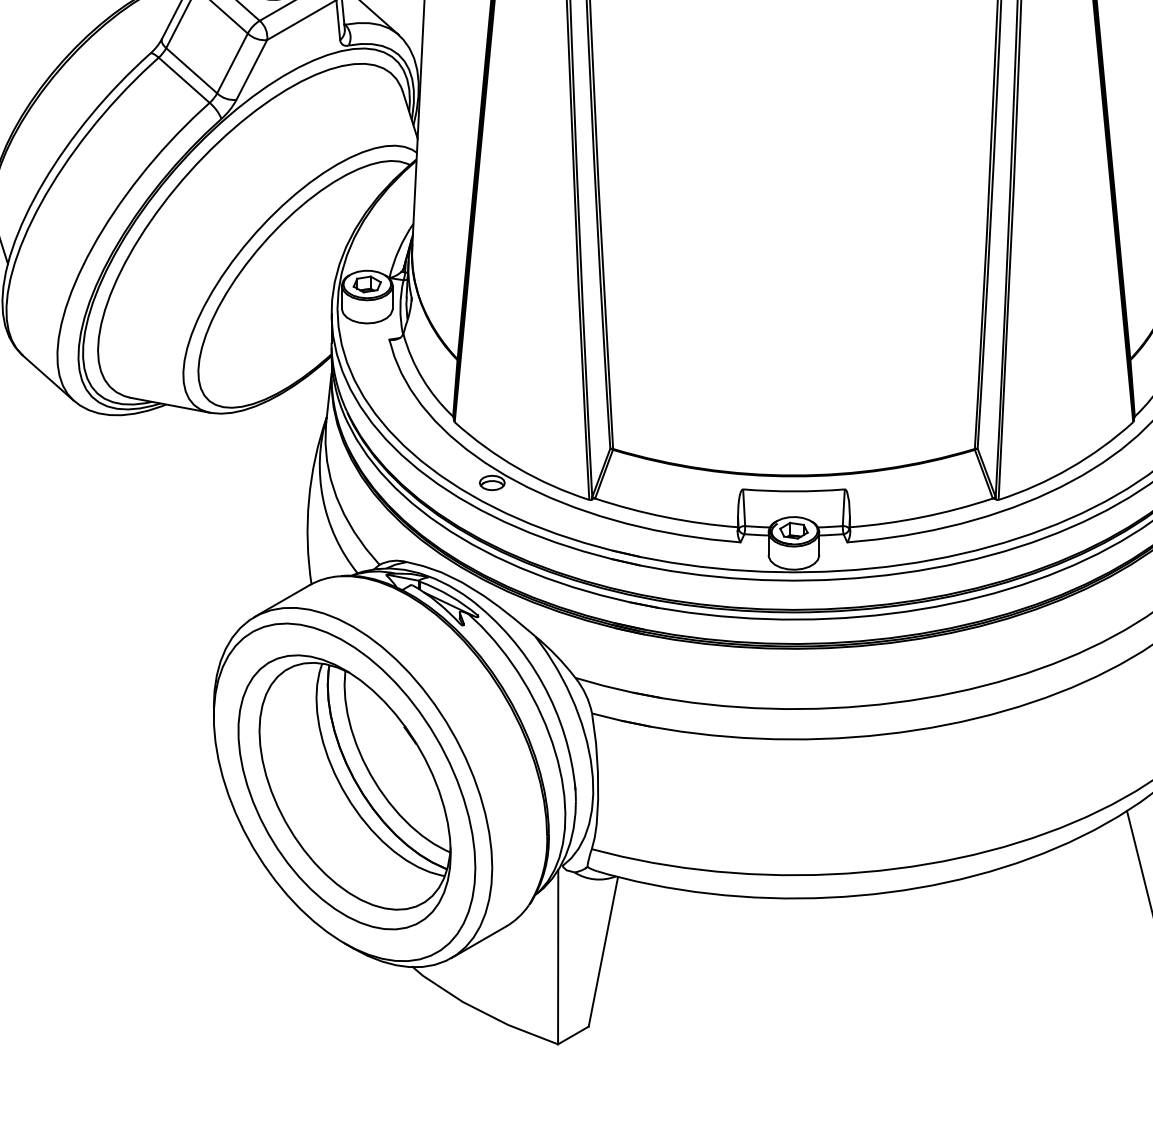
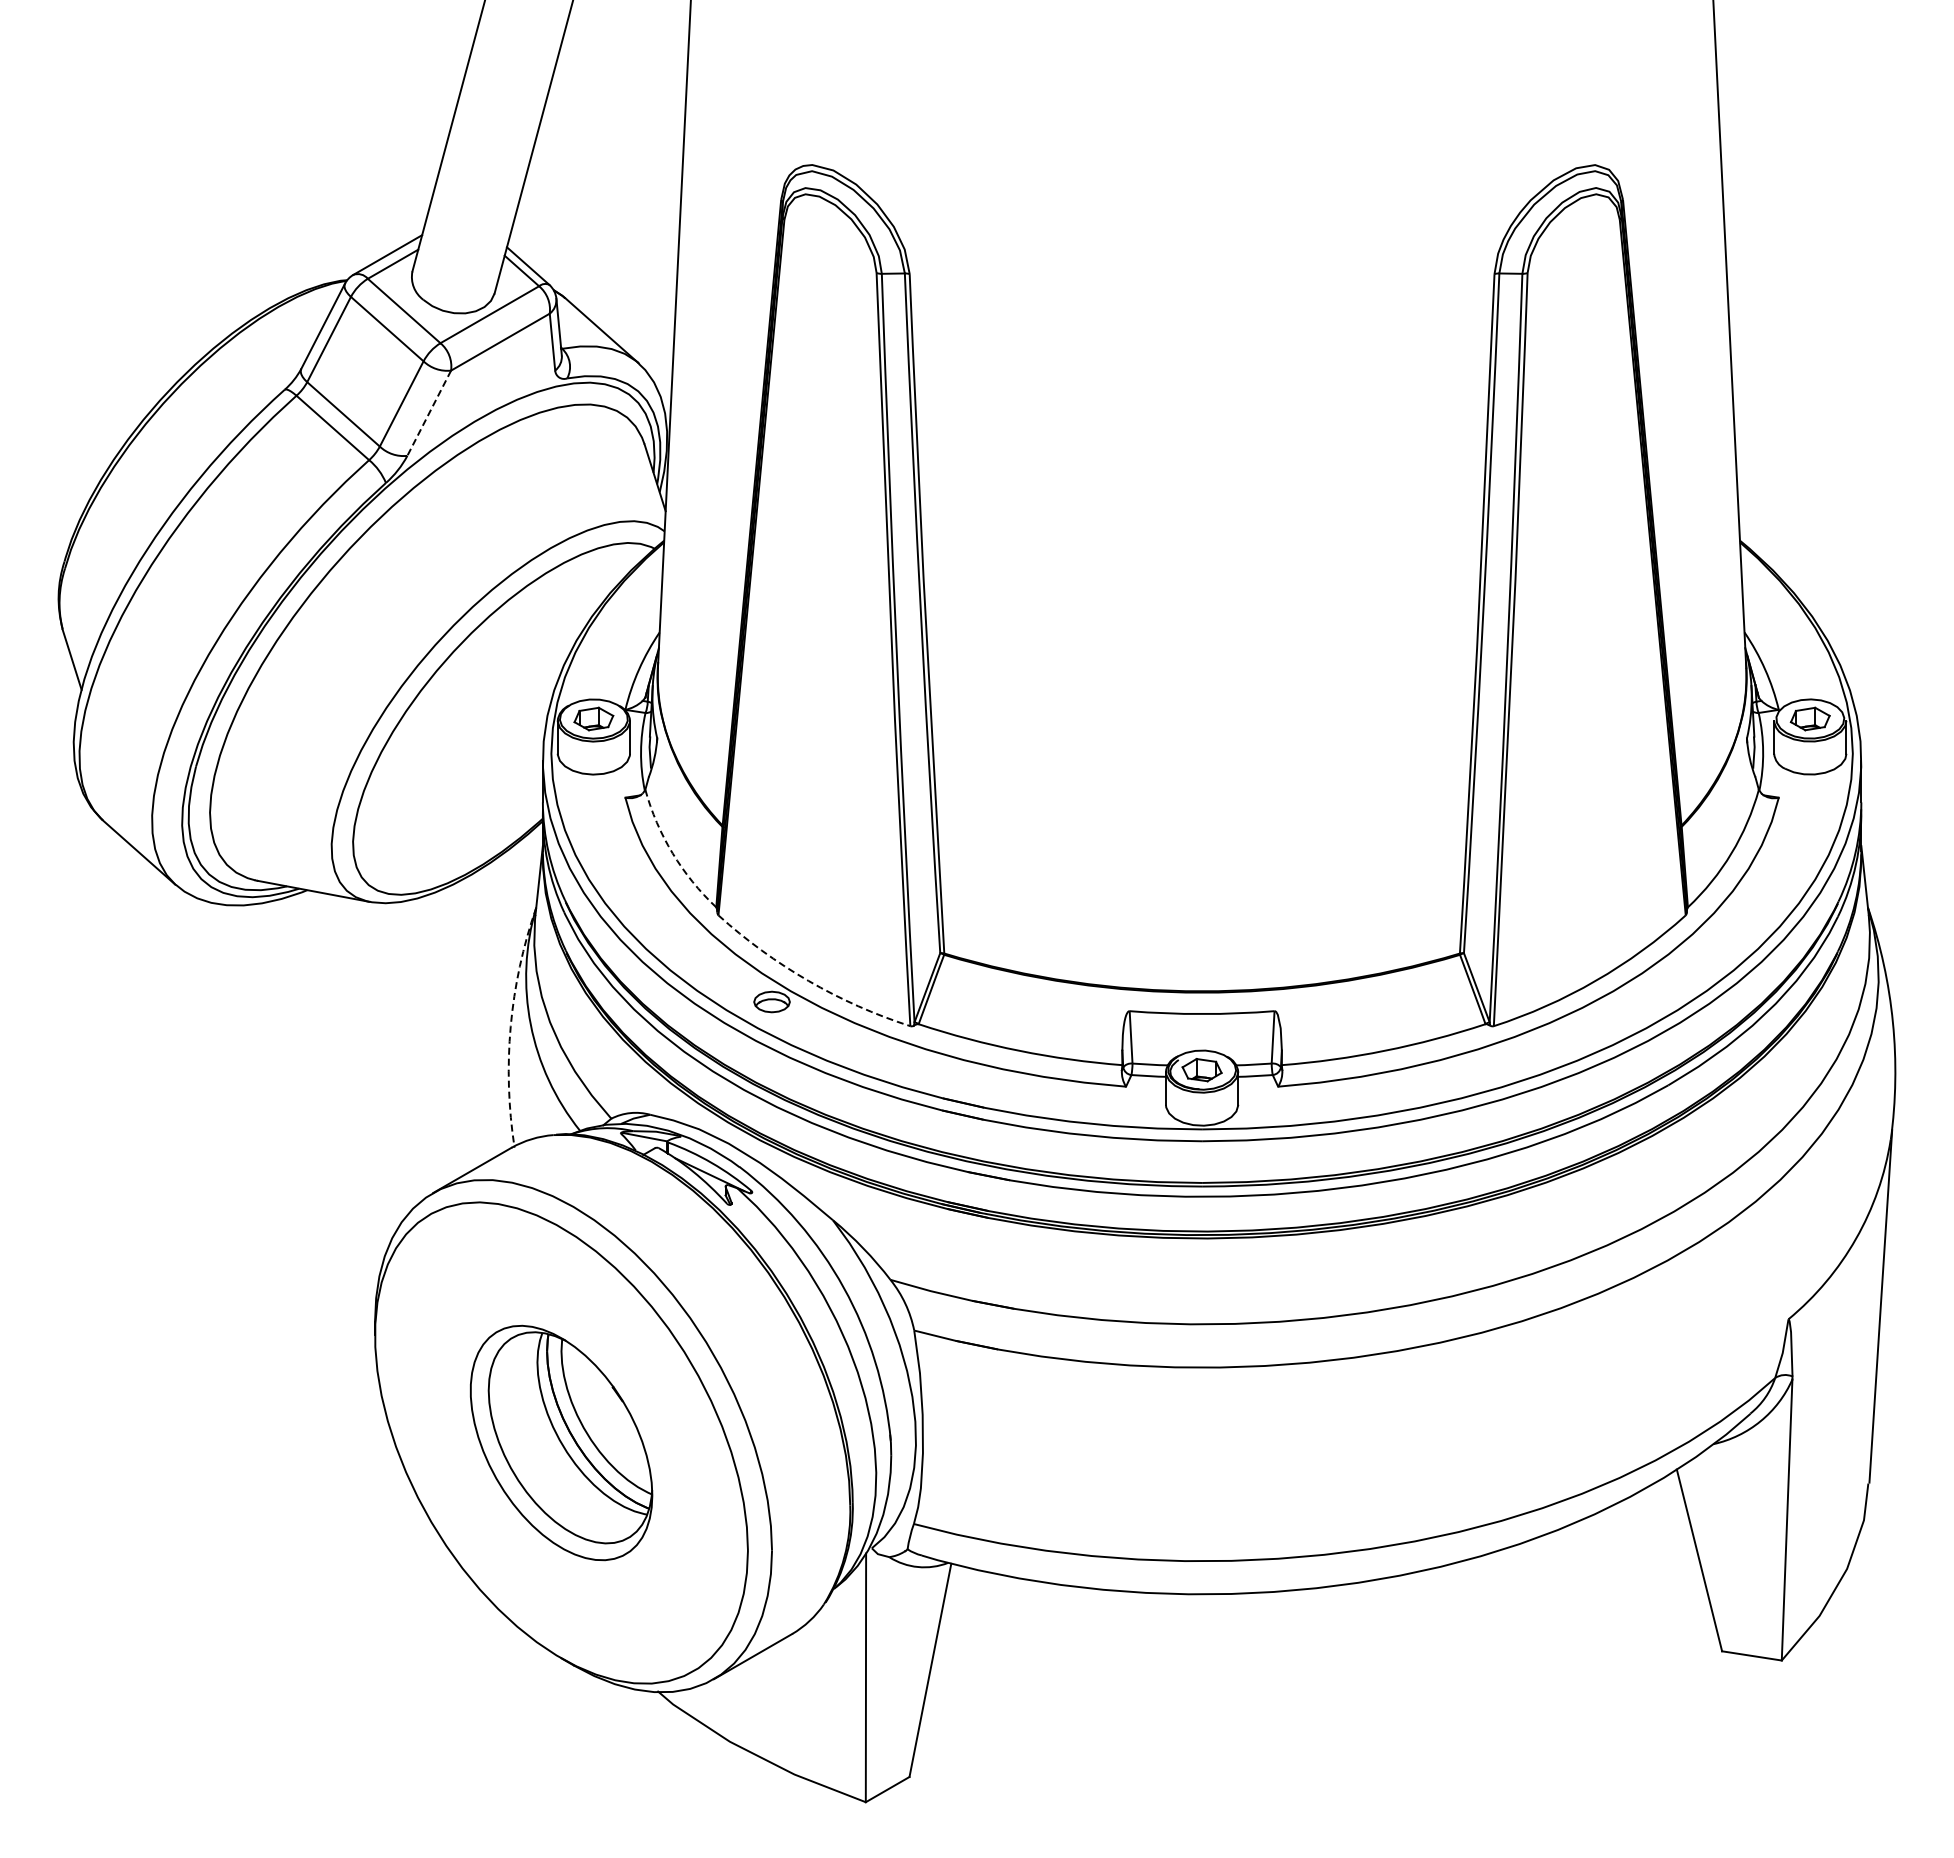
line: (252, 70) -> (429, 413), solid -> dashed
arc: (422, 378) -> (672, 853), solid -> dashed
arc: (517, 467) -> (808, 980), solid -> dashed
arc: (308, 500) -> (510, 1026), solid -> dashed
part: (344, 791) -> (561, 1442), size x0.6

